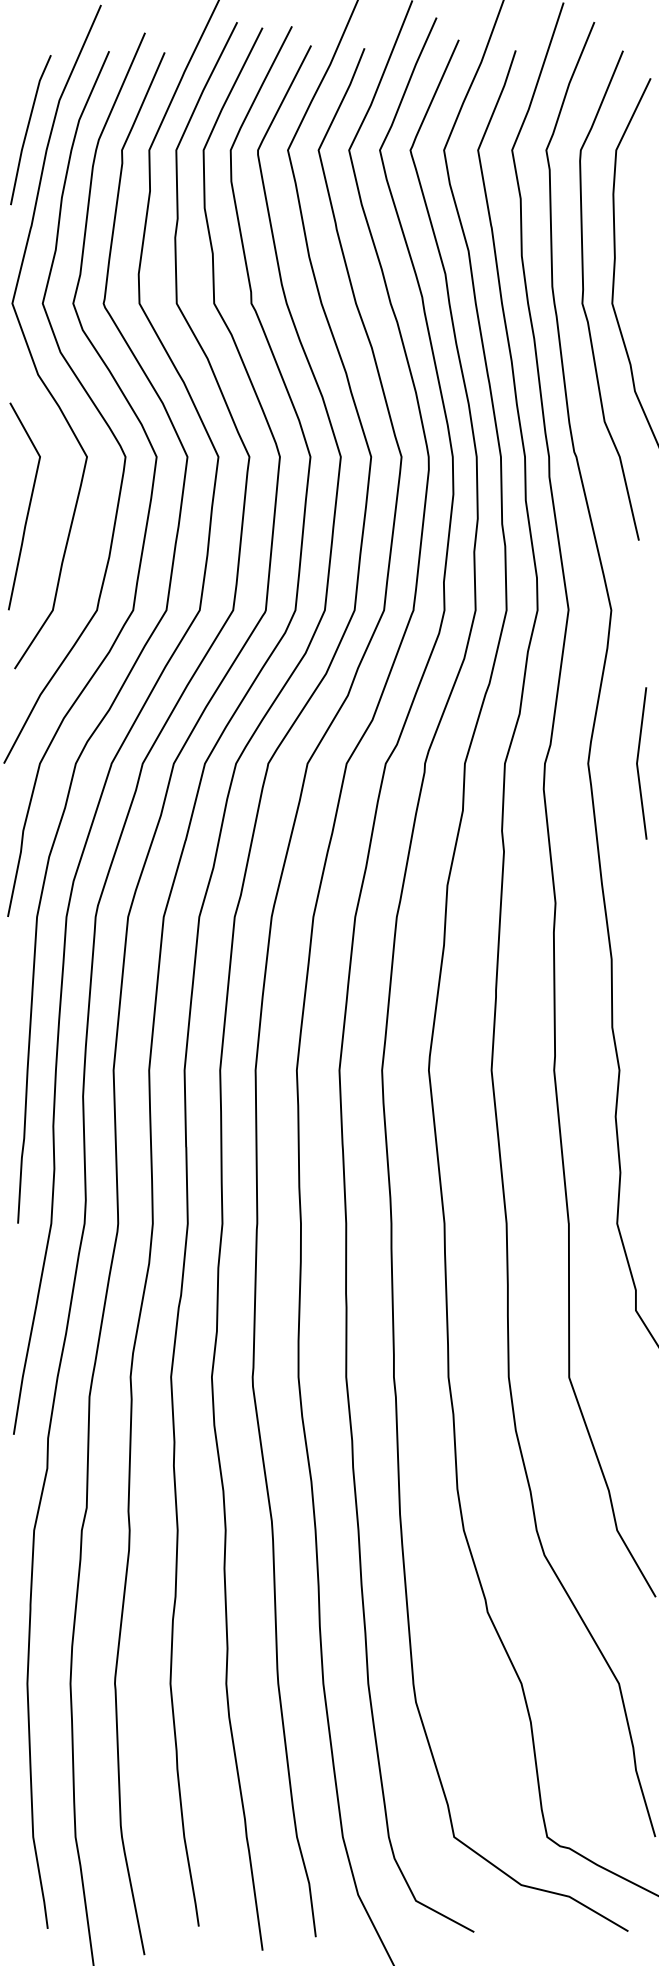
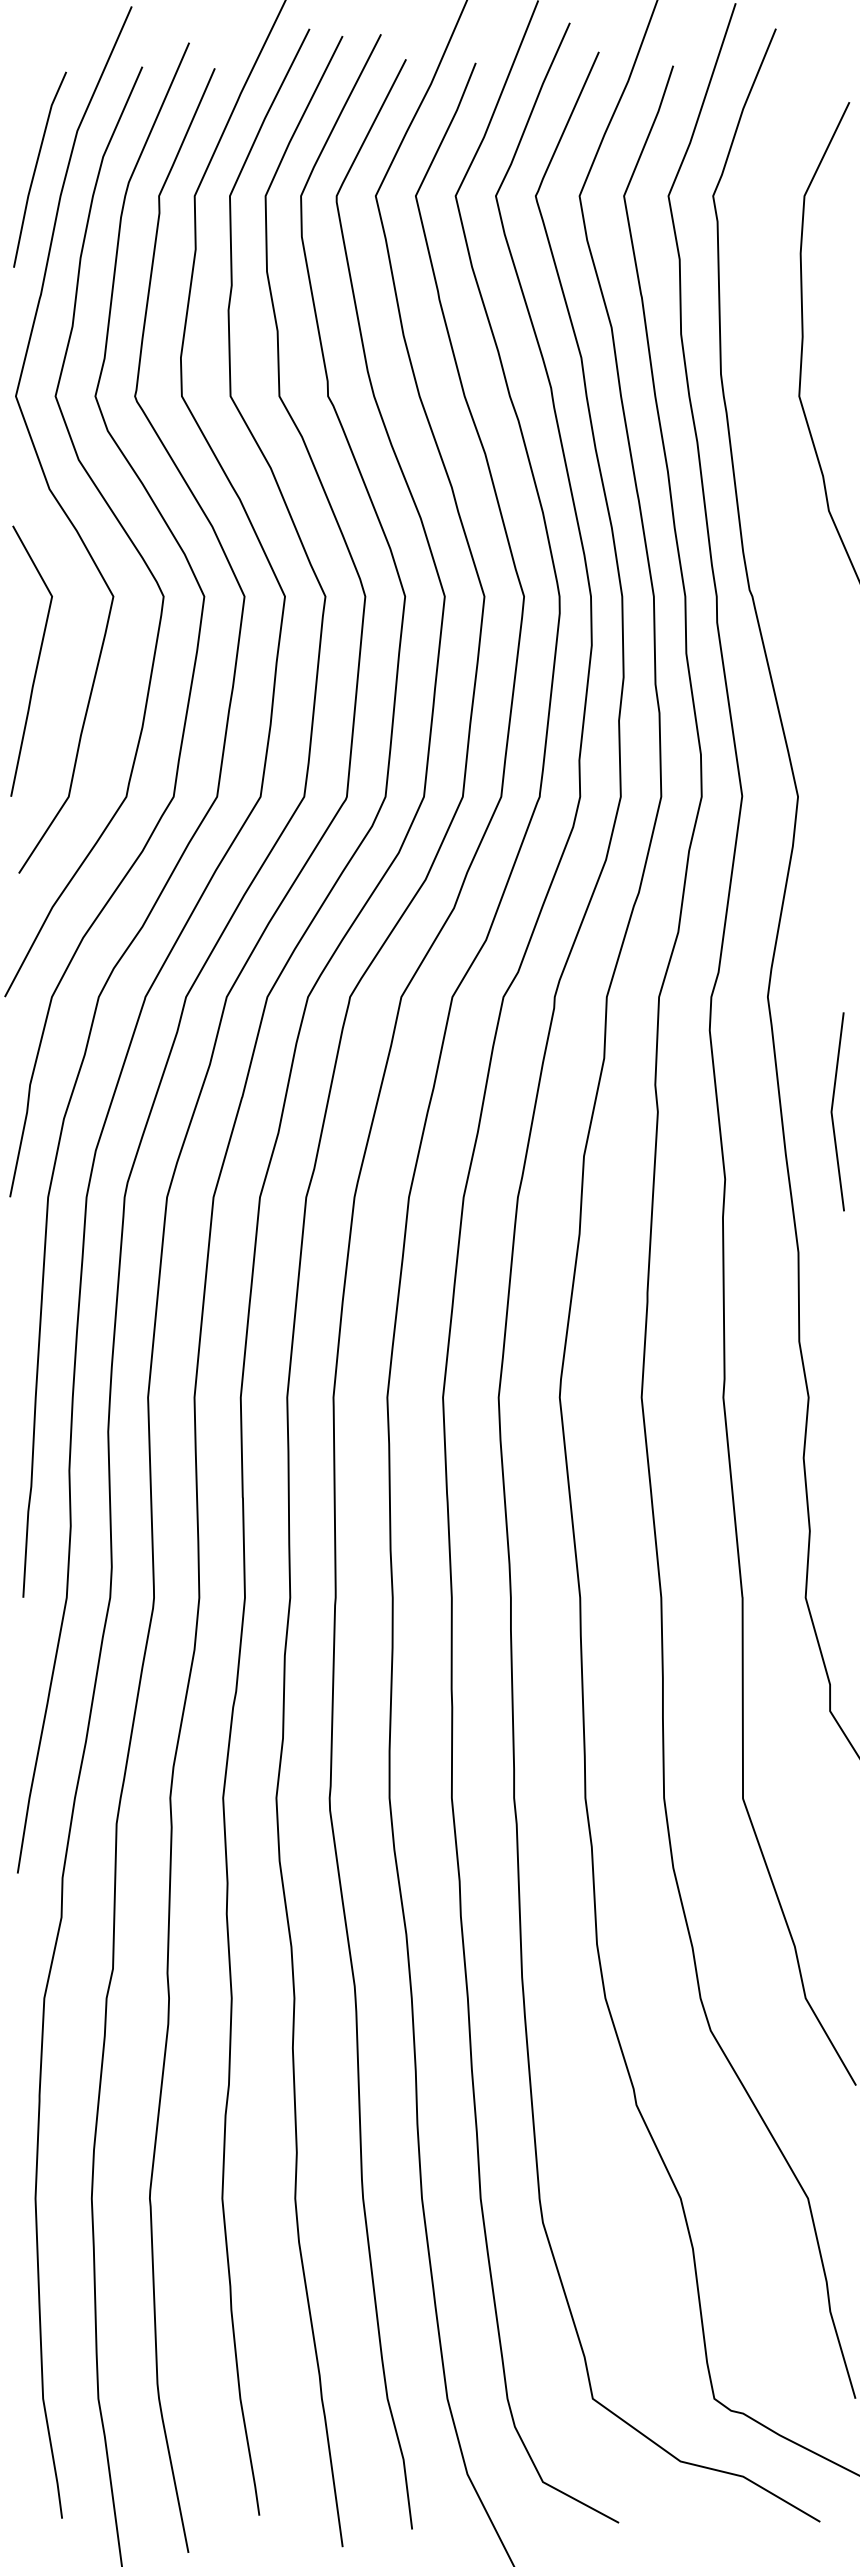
curve: (584, 290) -> (762, 379), removed
line: (637, 763) -> (832, 1111), moved

